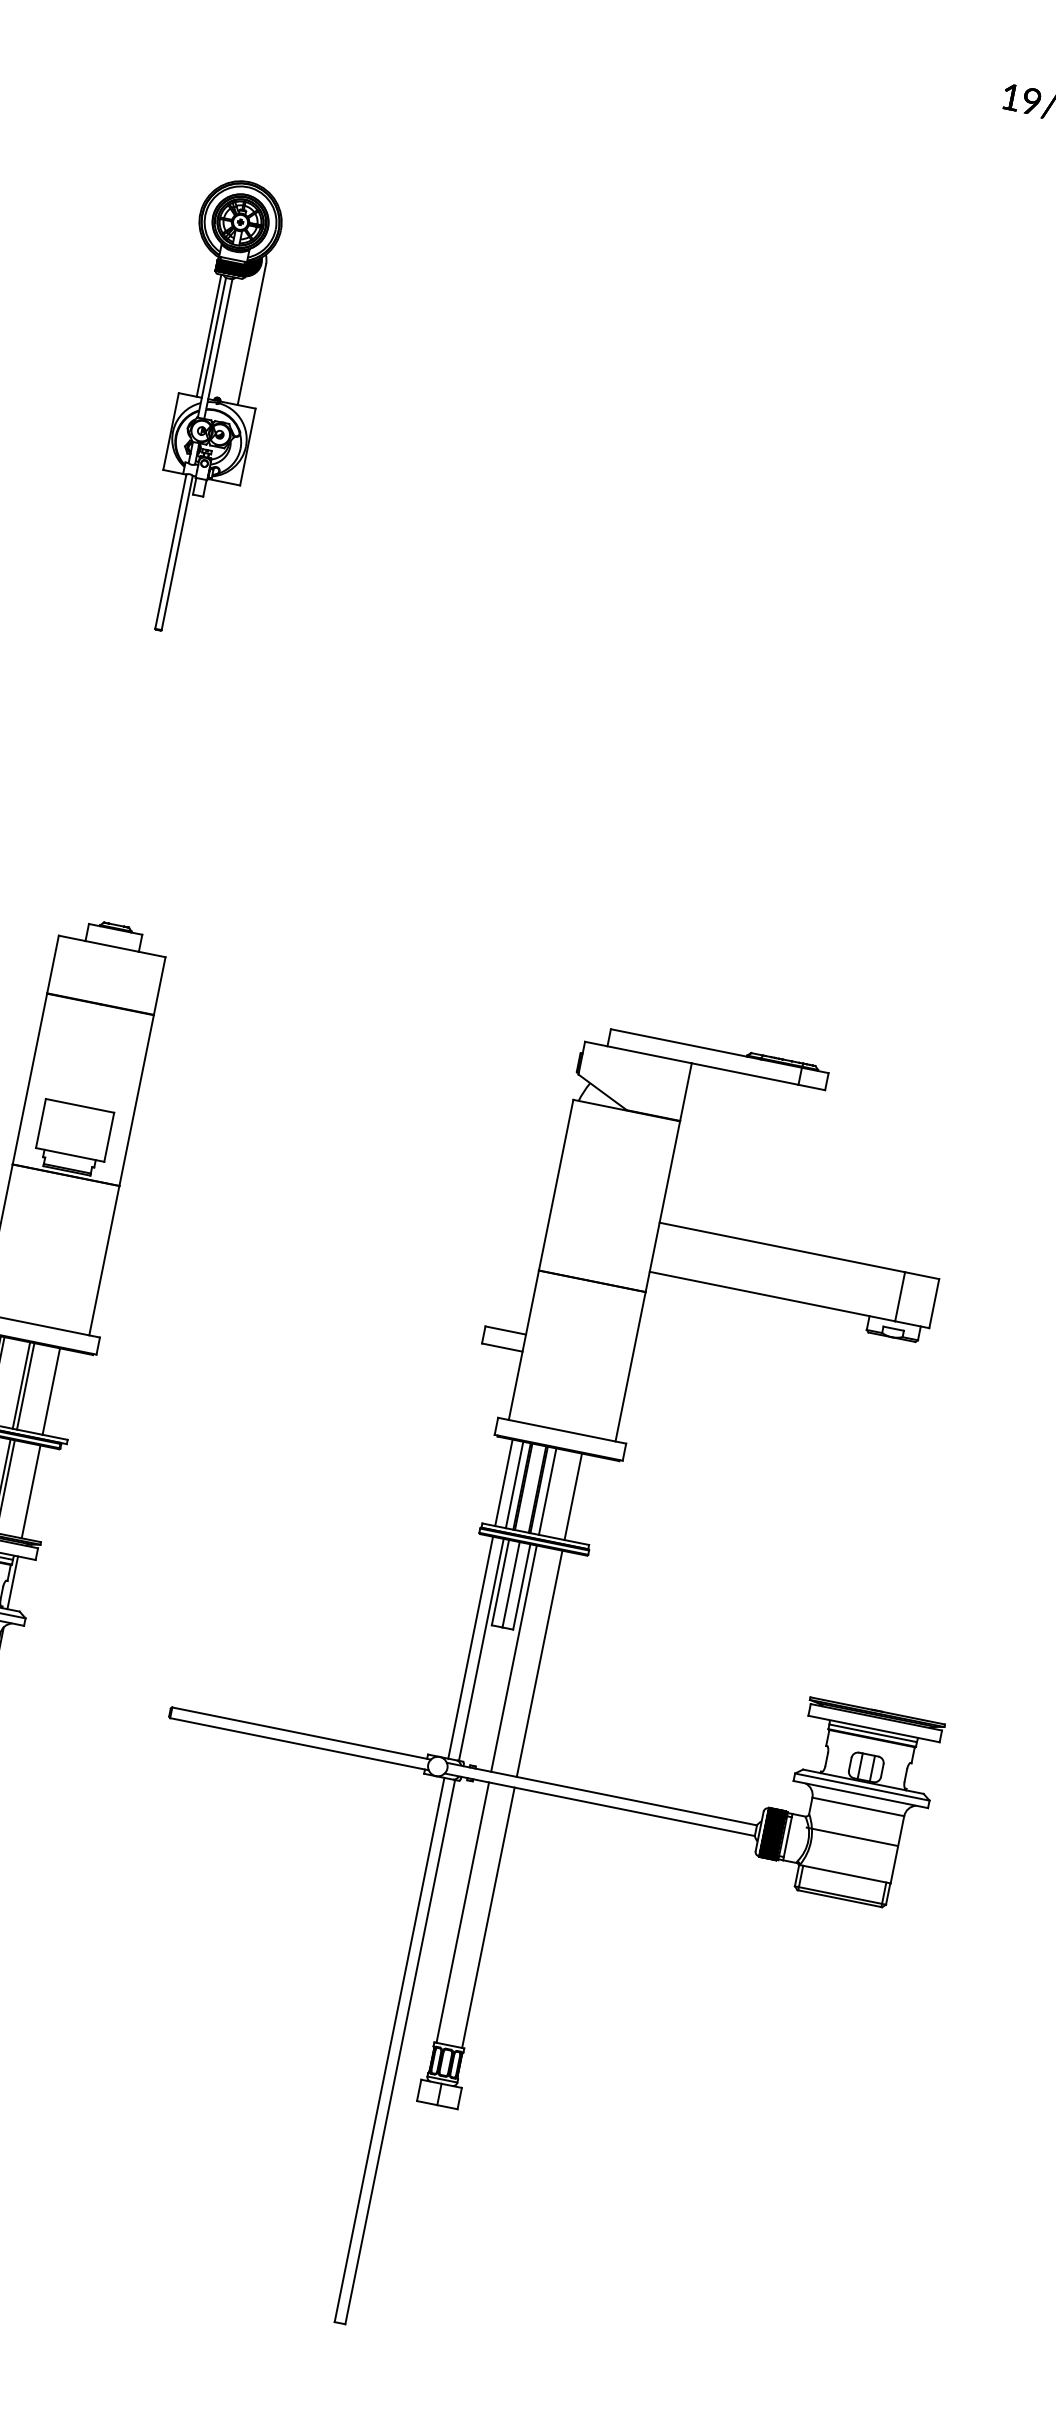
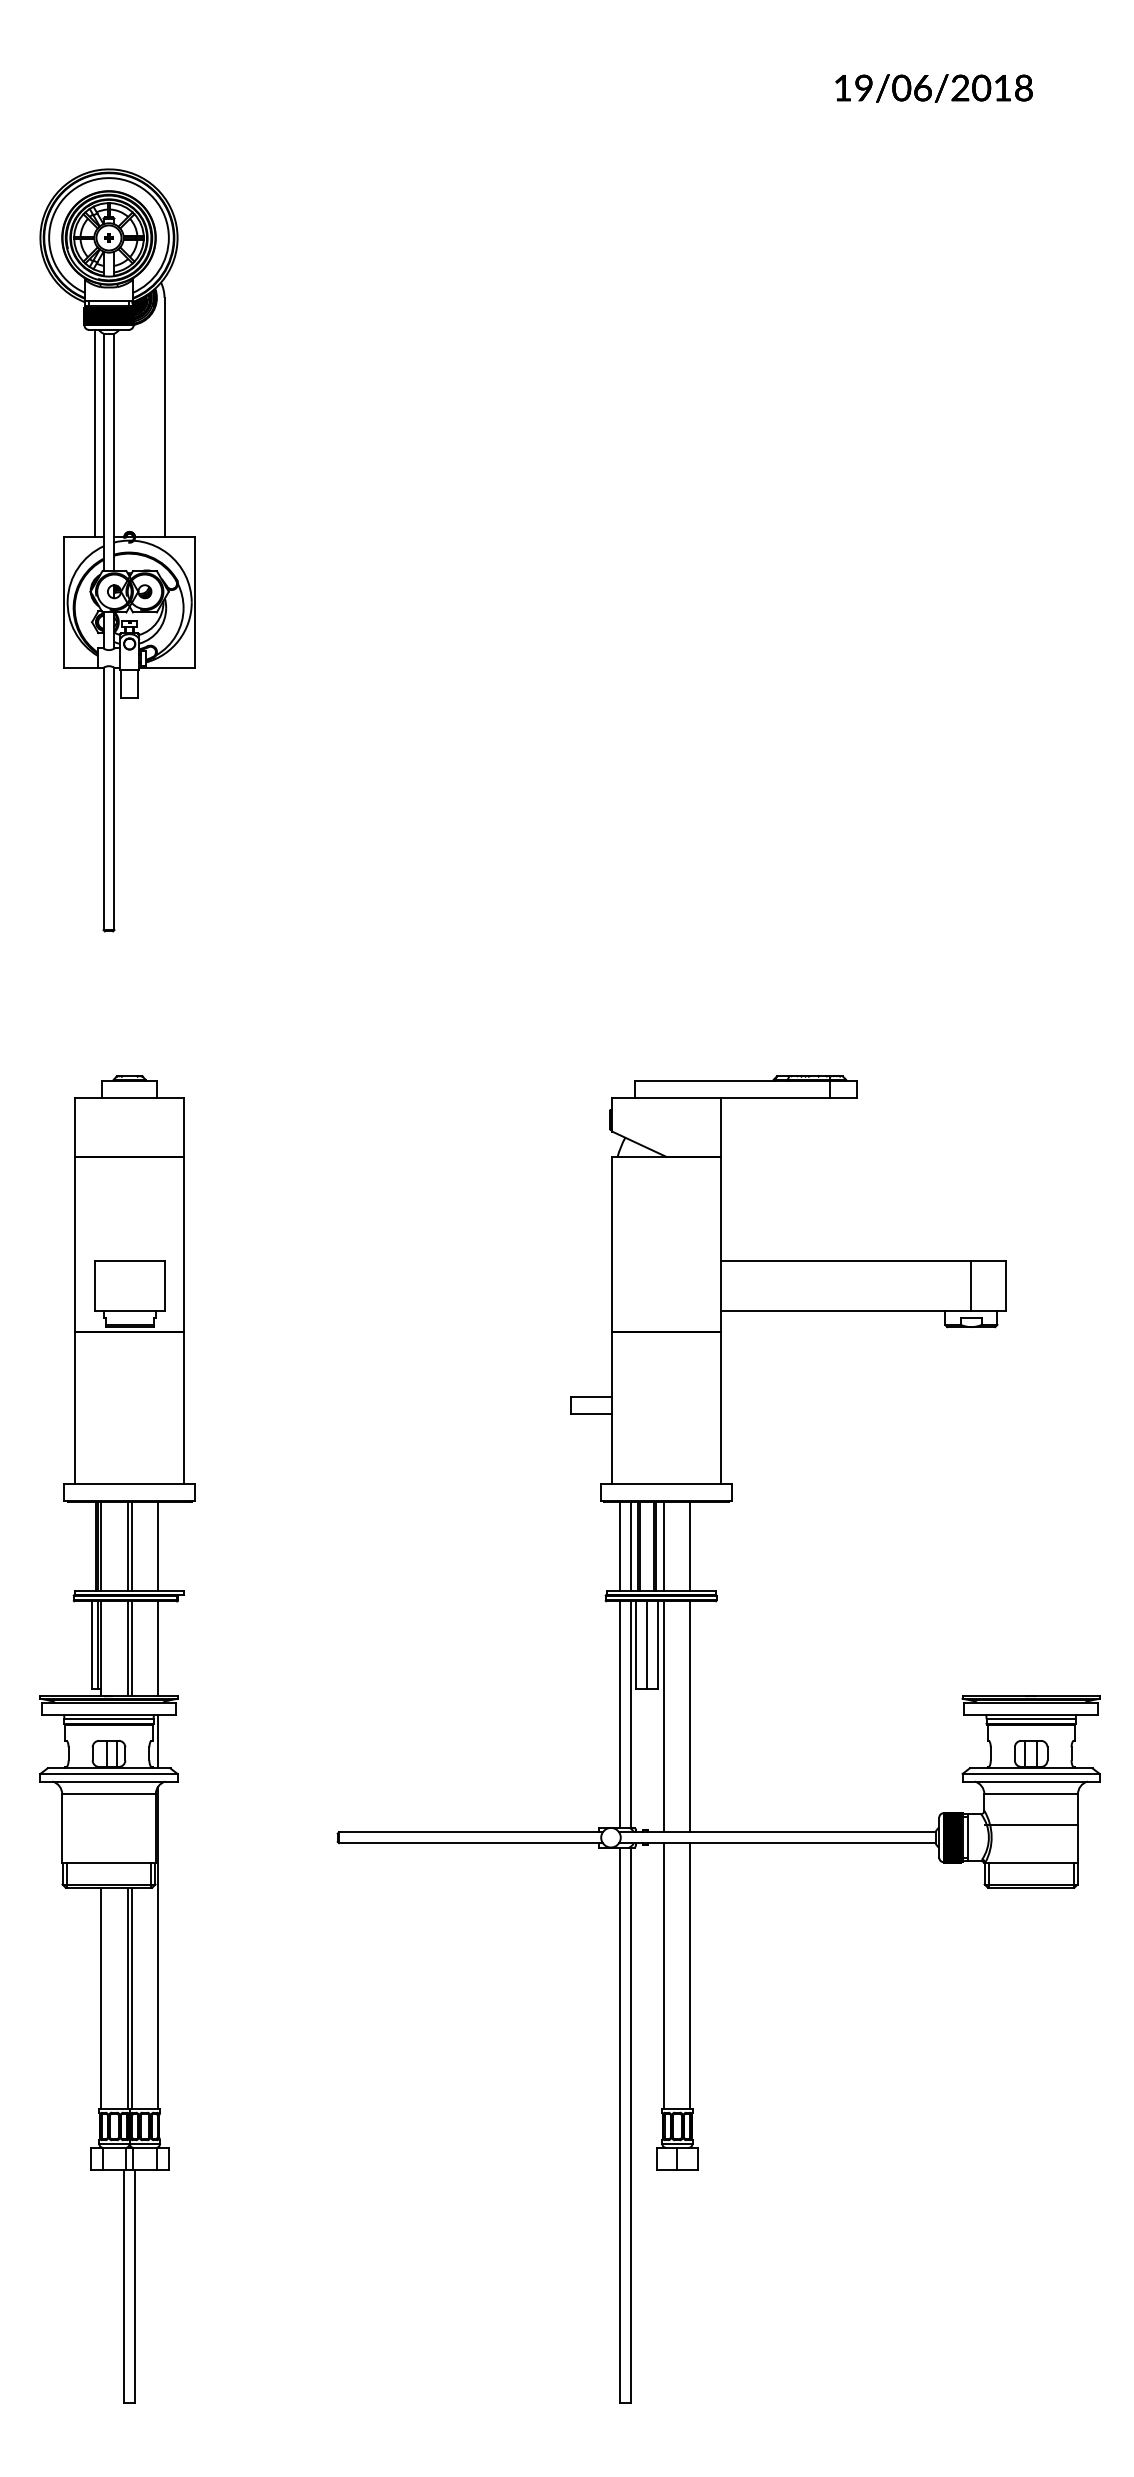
part: (208, 407) -> (117, 550), size x1.67

